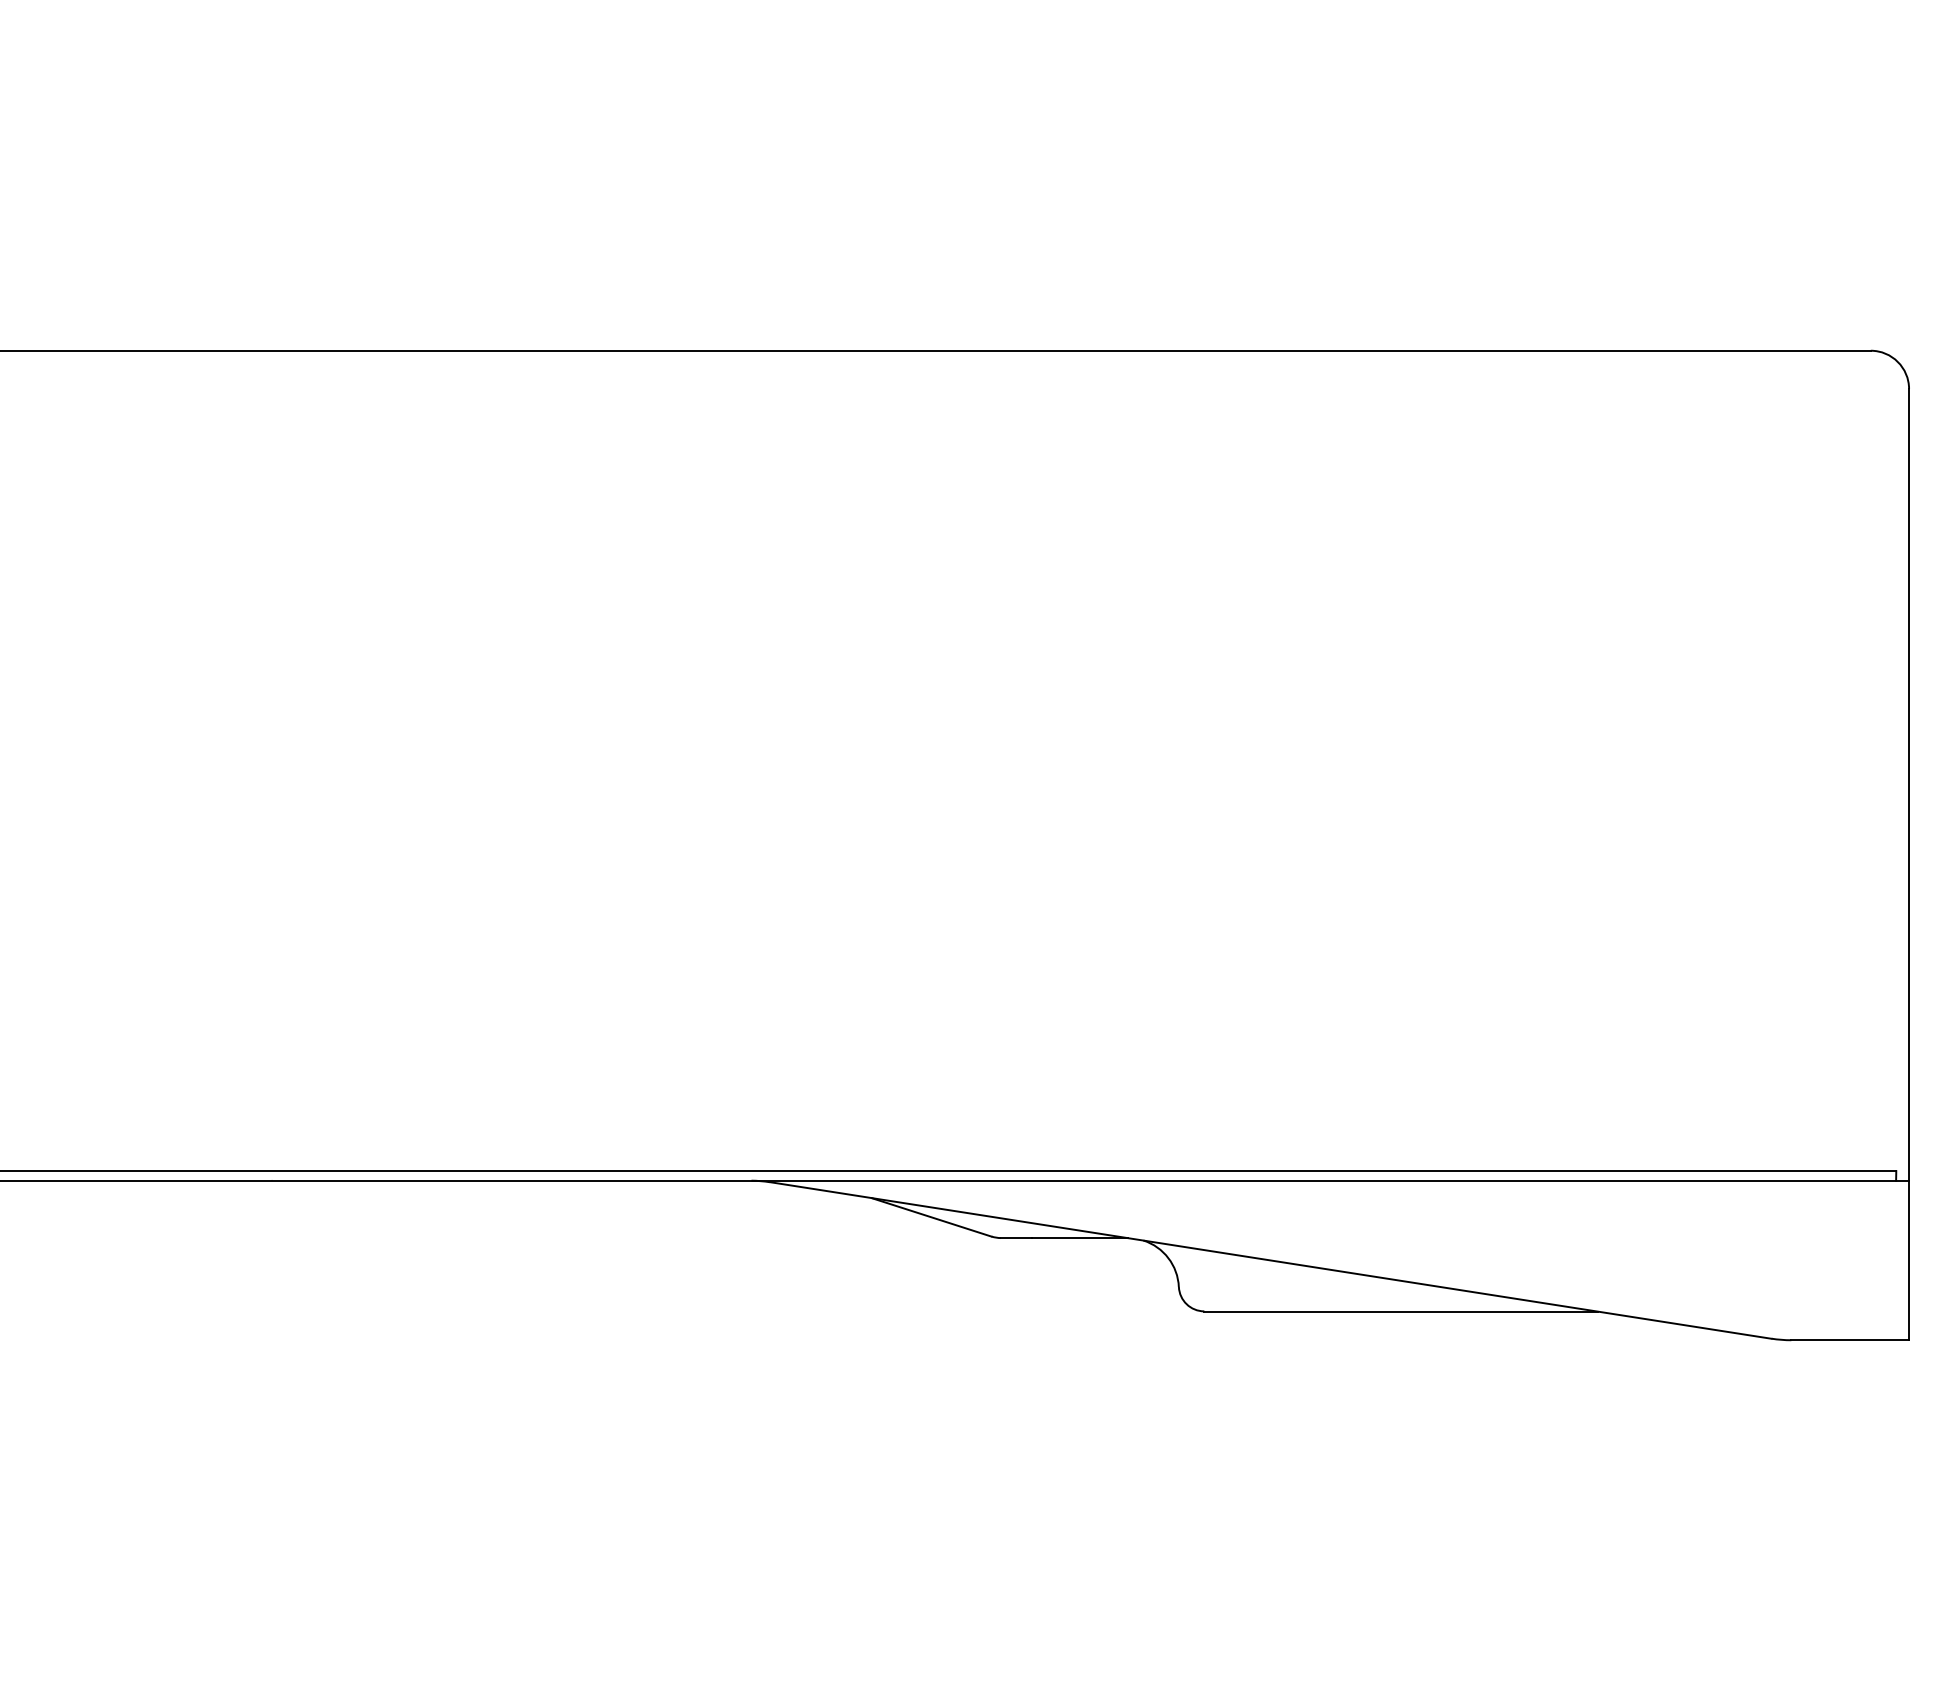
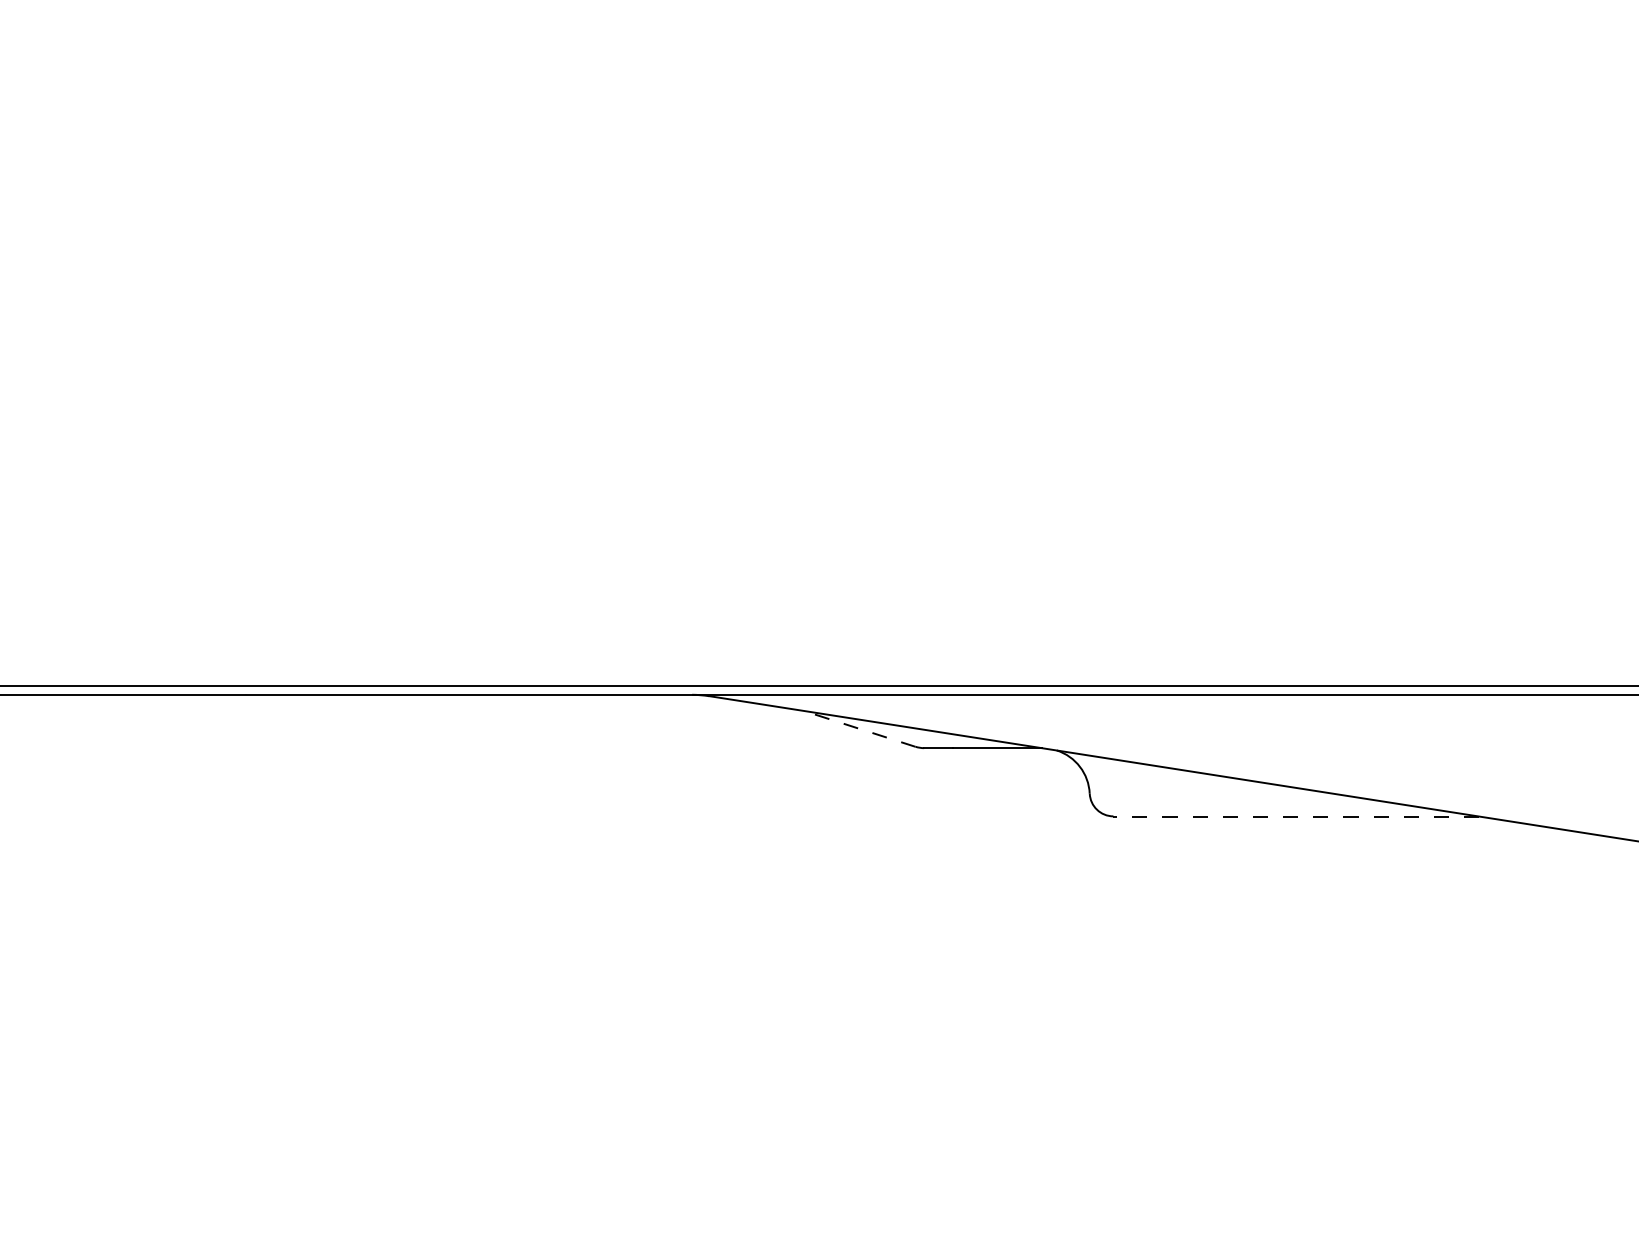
line: (931, 1217) -> (859, 729), solid -> dashed
line: (1400, 1311) -> (1295, 816), solid -> dashed

